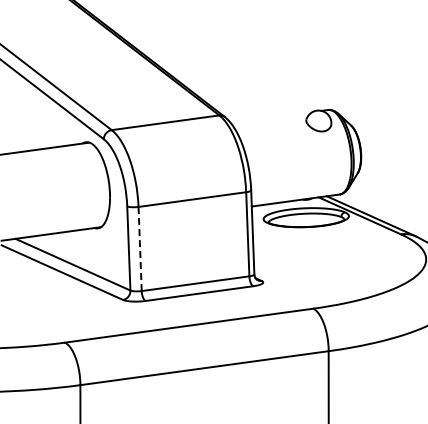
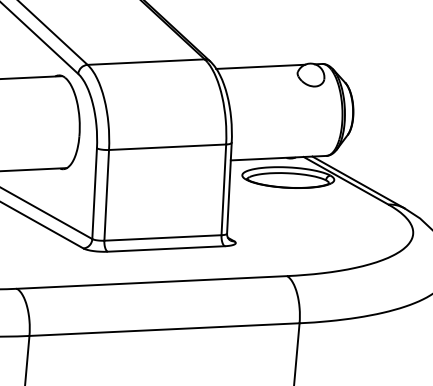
line: (271, 117) -> (260, 66), added
line: (140, 248) -> (107, 194), dashed -> solid

